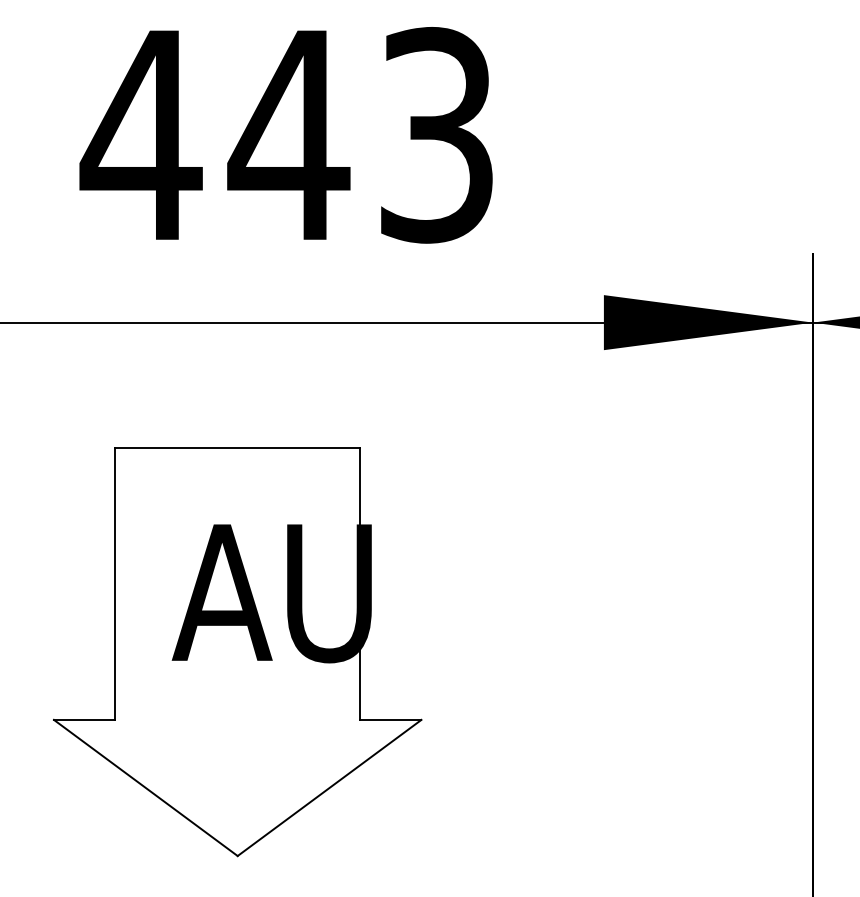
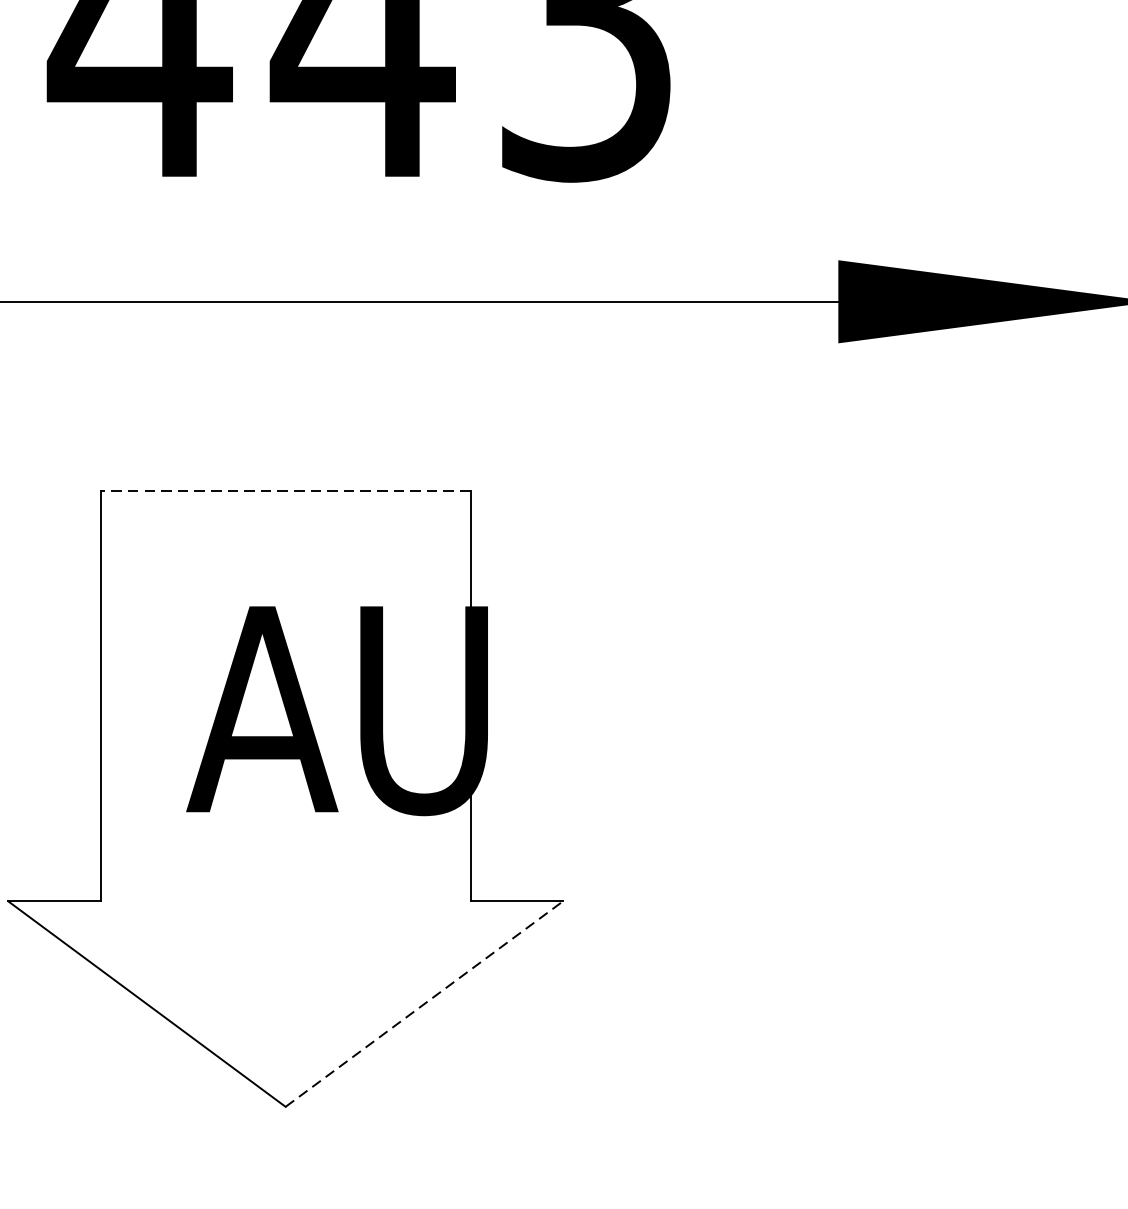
line: (237, 447) -> (285, 490), solid -> dashed
line: (329, 787) -> (424, 1003), solid -> dashed

